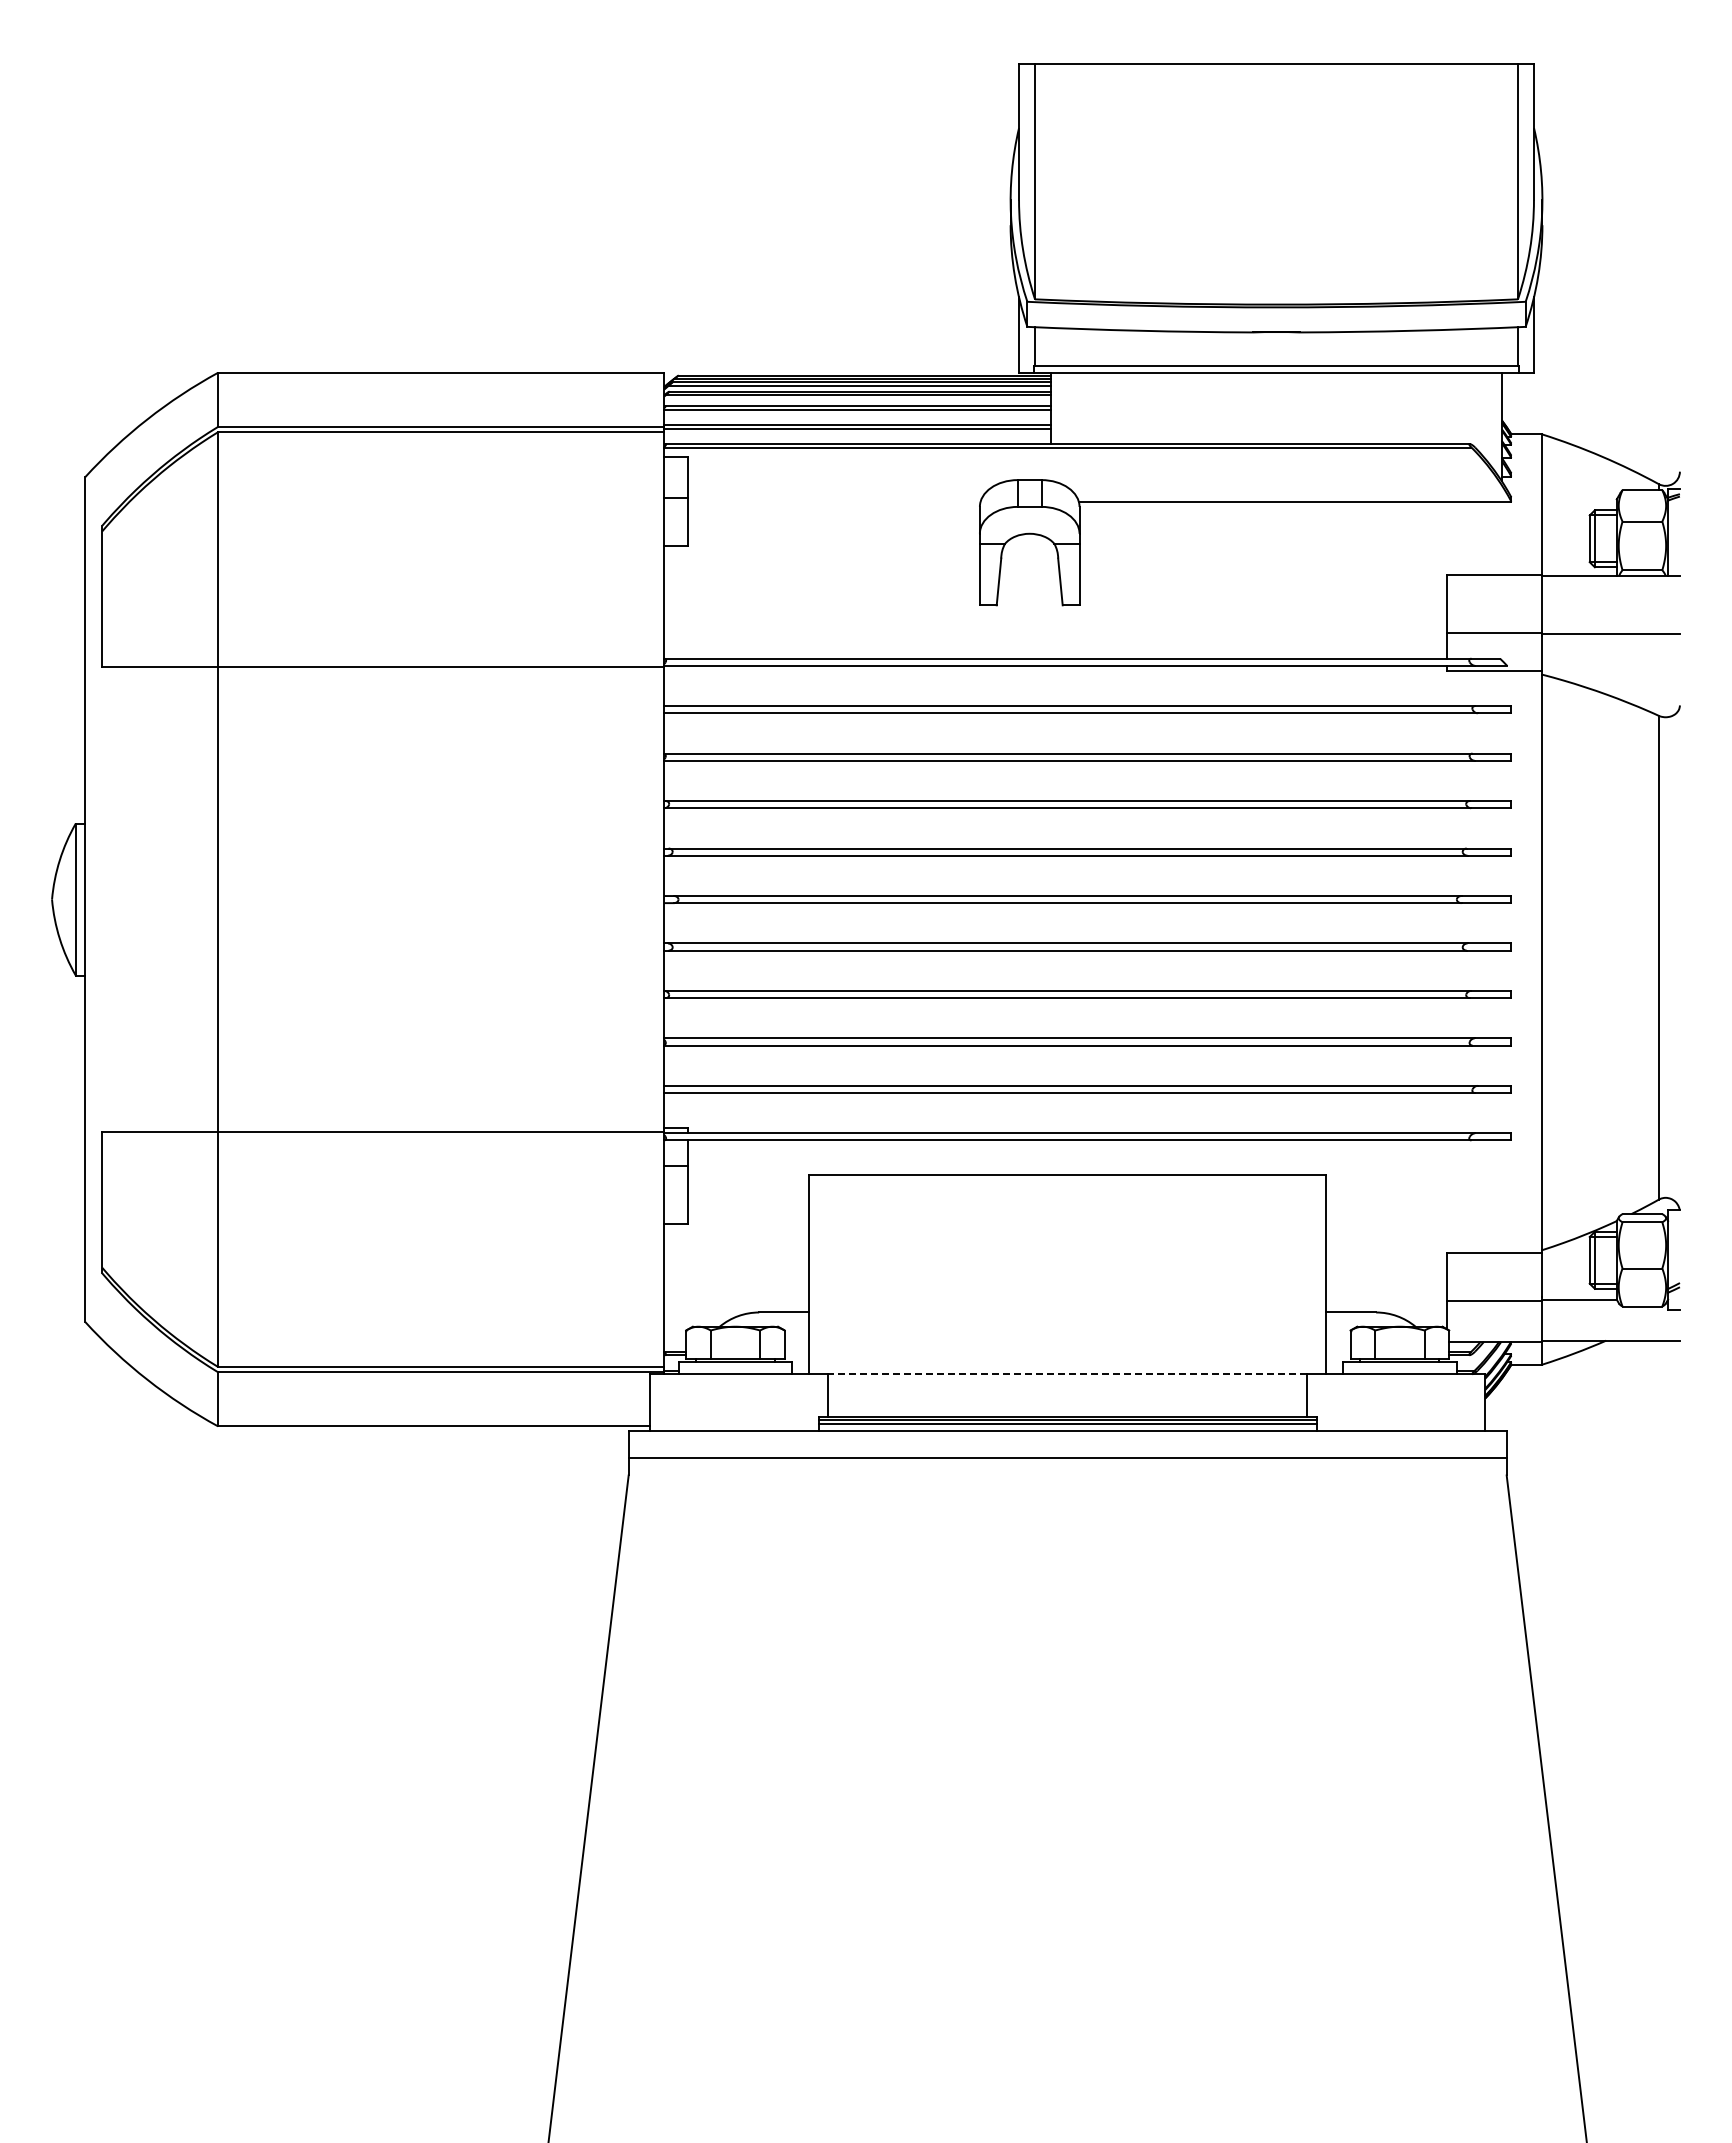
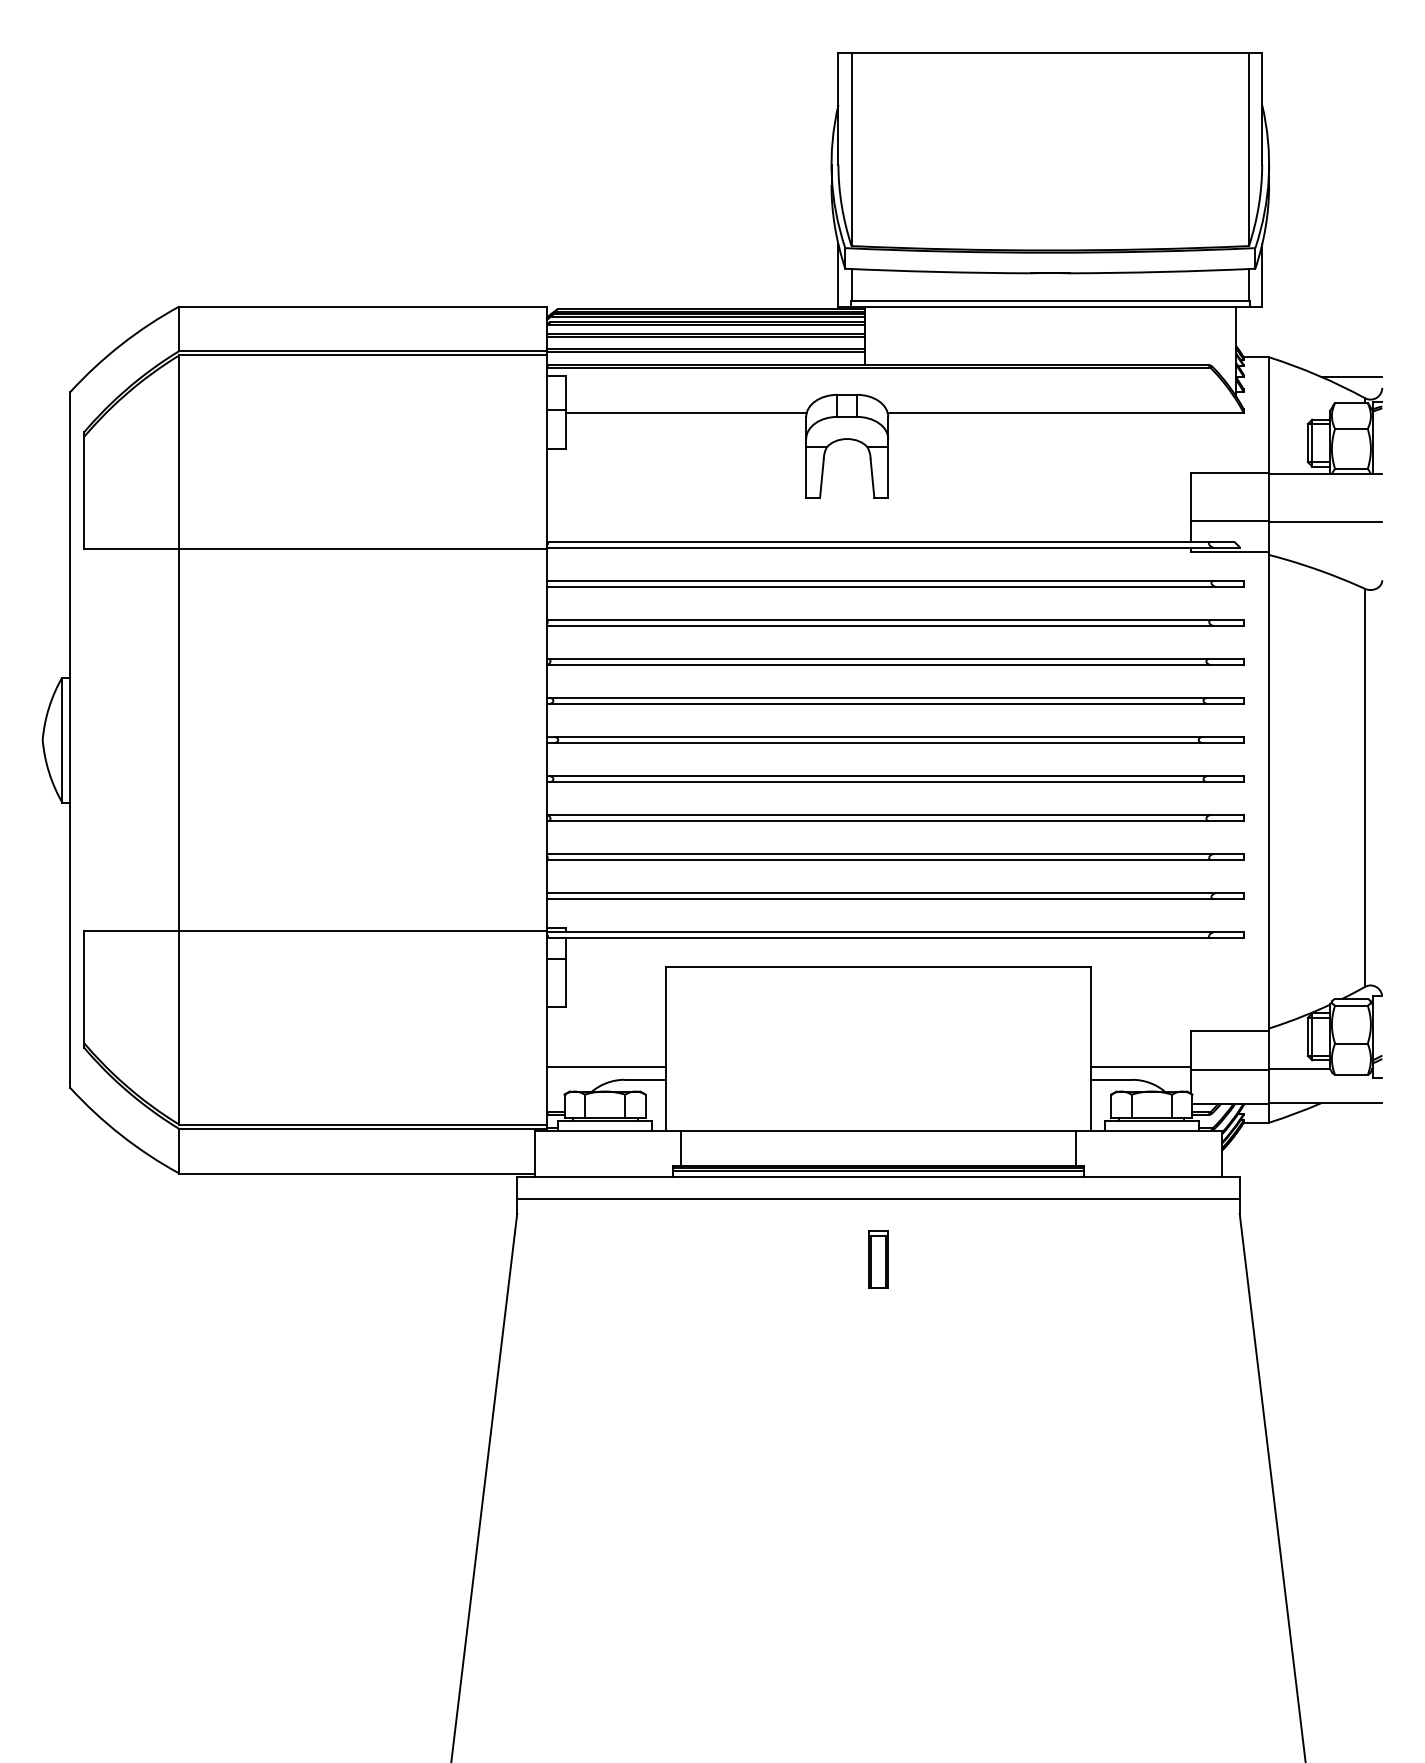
line: (1642, 458) -> (1351, 377), added
line: (834, 501) -> (686, 412), added
line: (736, 1297) -> (605, 1067), added
line: (1386, 1297) -> (1140, 1067), added
line: (1067, 1374) -> (878, 1130), dashed -> solid
part: (1067, 1530) -> (878, 1259), added

